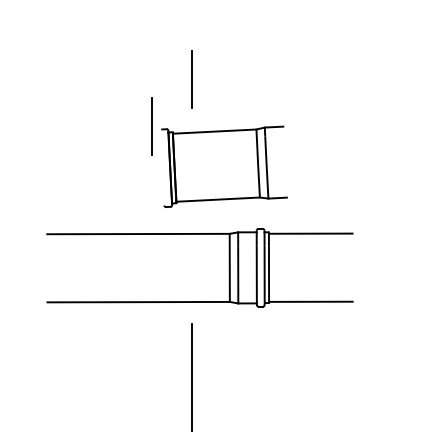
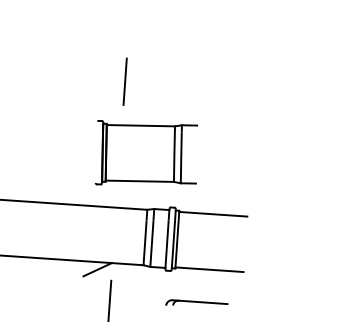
line: (151, 126) -> (89, 117), removed
line: (173, 311) -> (97, 269), added
part: (298, 345) -> (196, 304), added

